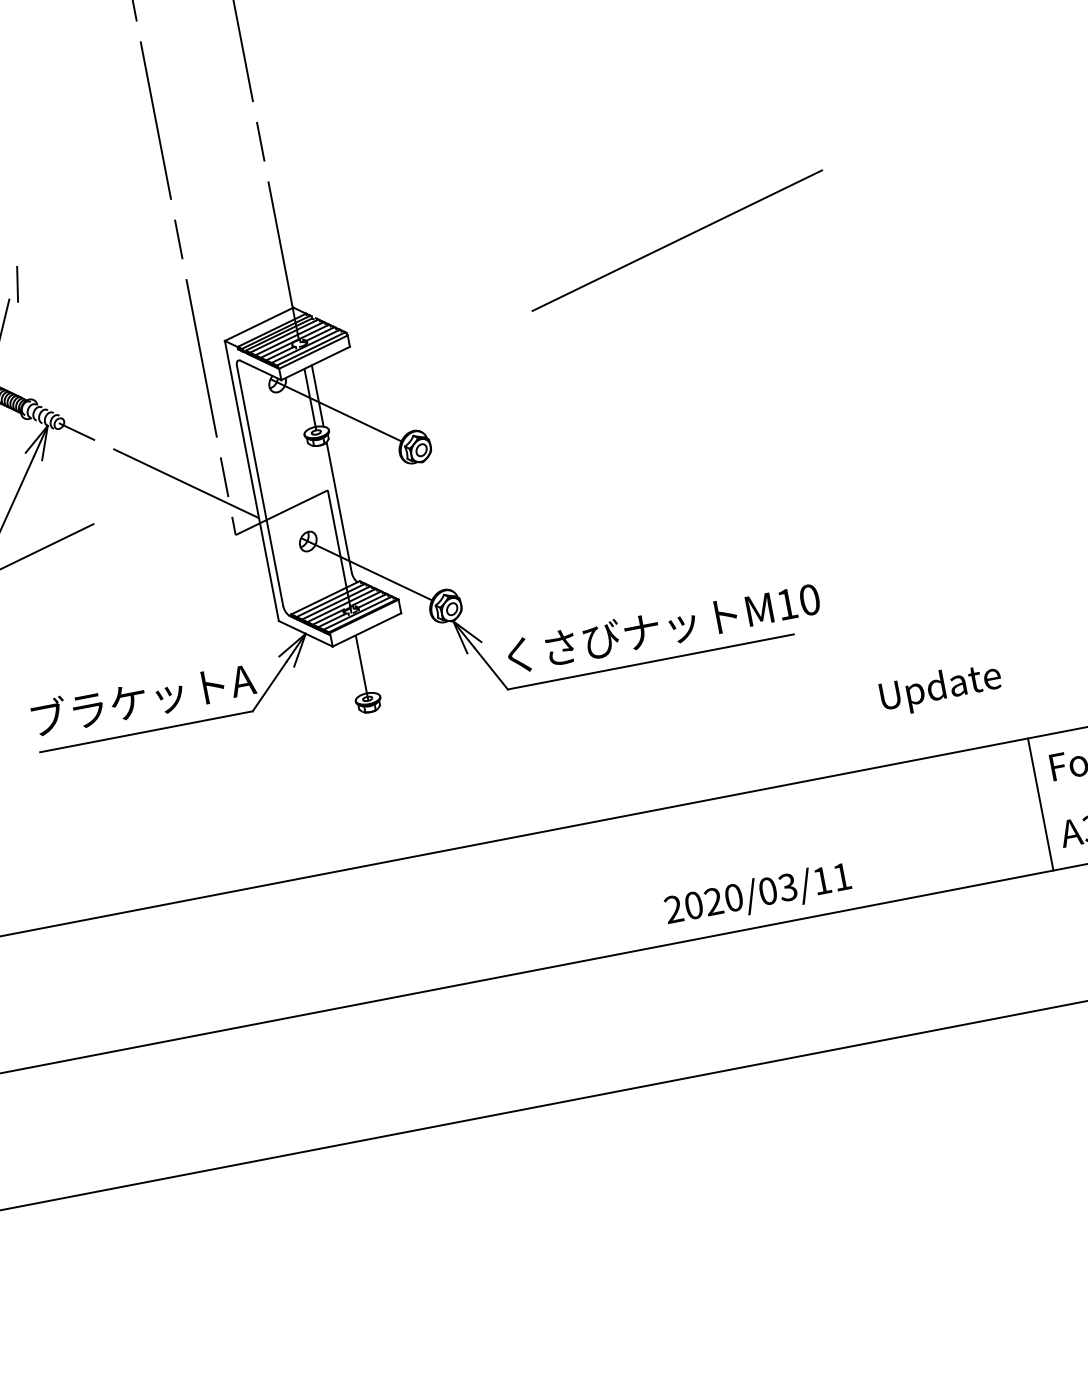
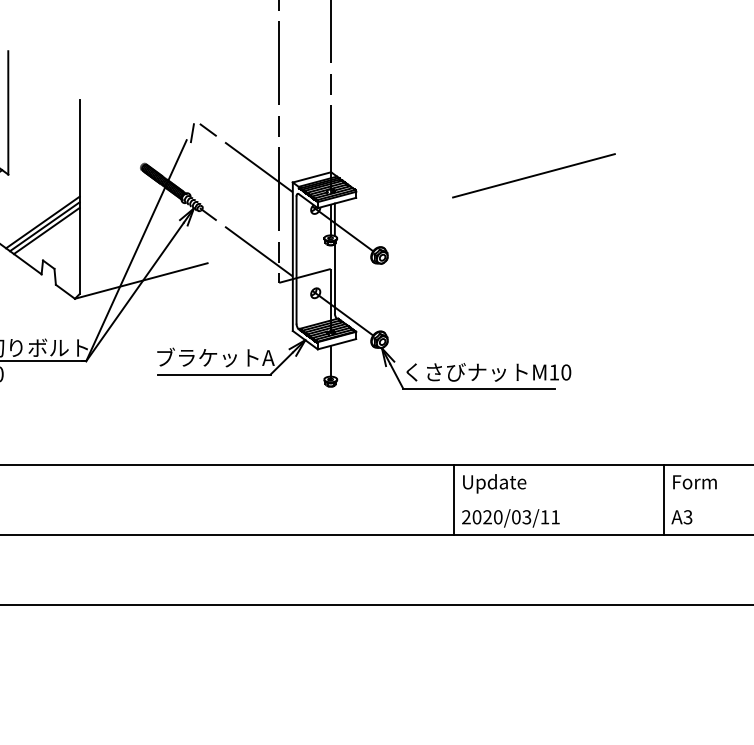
line: (126, 310) -> (245, 157), added
text: (940, 688) -> (494, 483), moved
line: (644, 880) -> (454, 499), added

